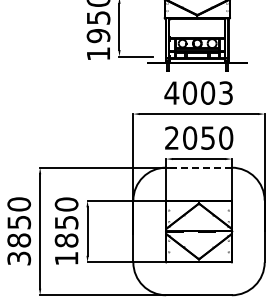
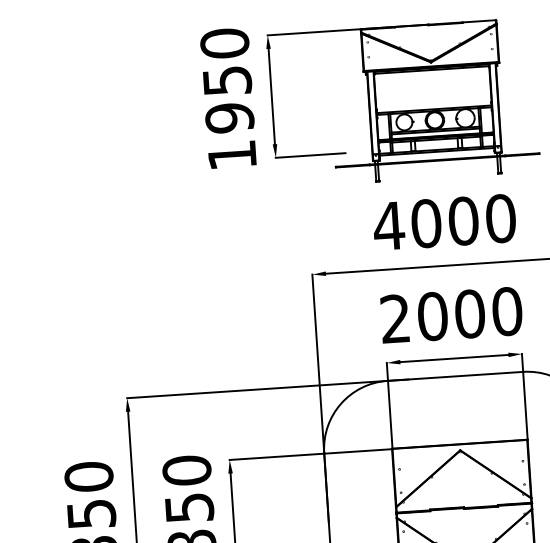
text: (226, 92) -> (501, 217), 4003 -> 4000
text: (208, 137) -> (470, 312), 2050 -> 2000
line: (199, 167) -> (456, 375), dashed -> solid

